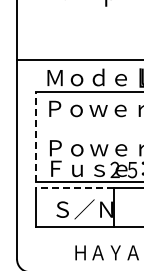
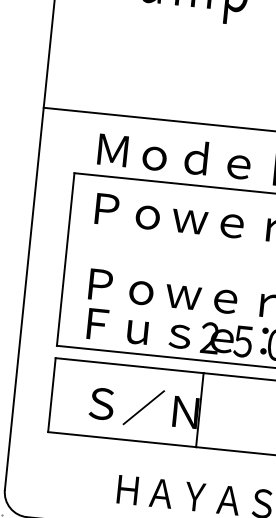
line: (36, 136) -> (65, 258), dashed -> solid
line: (75, 188) -> (130, 365), dashed -> solid

